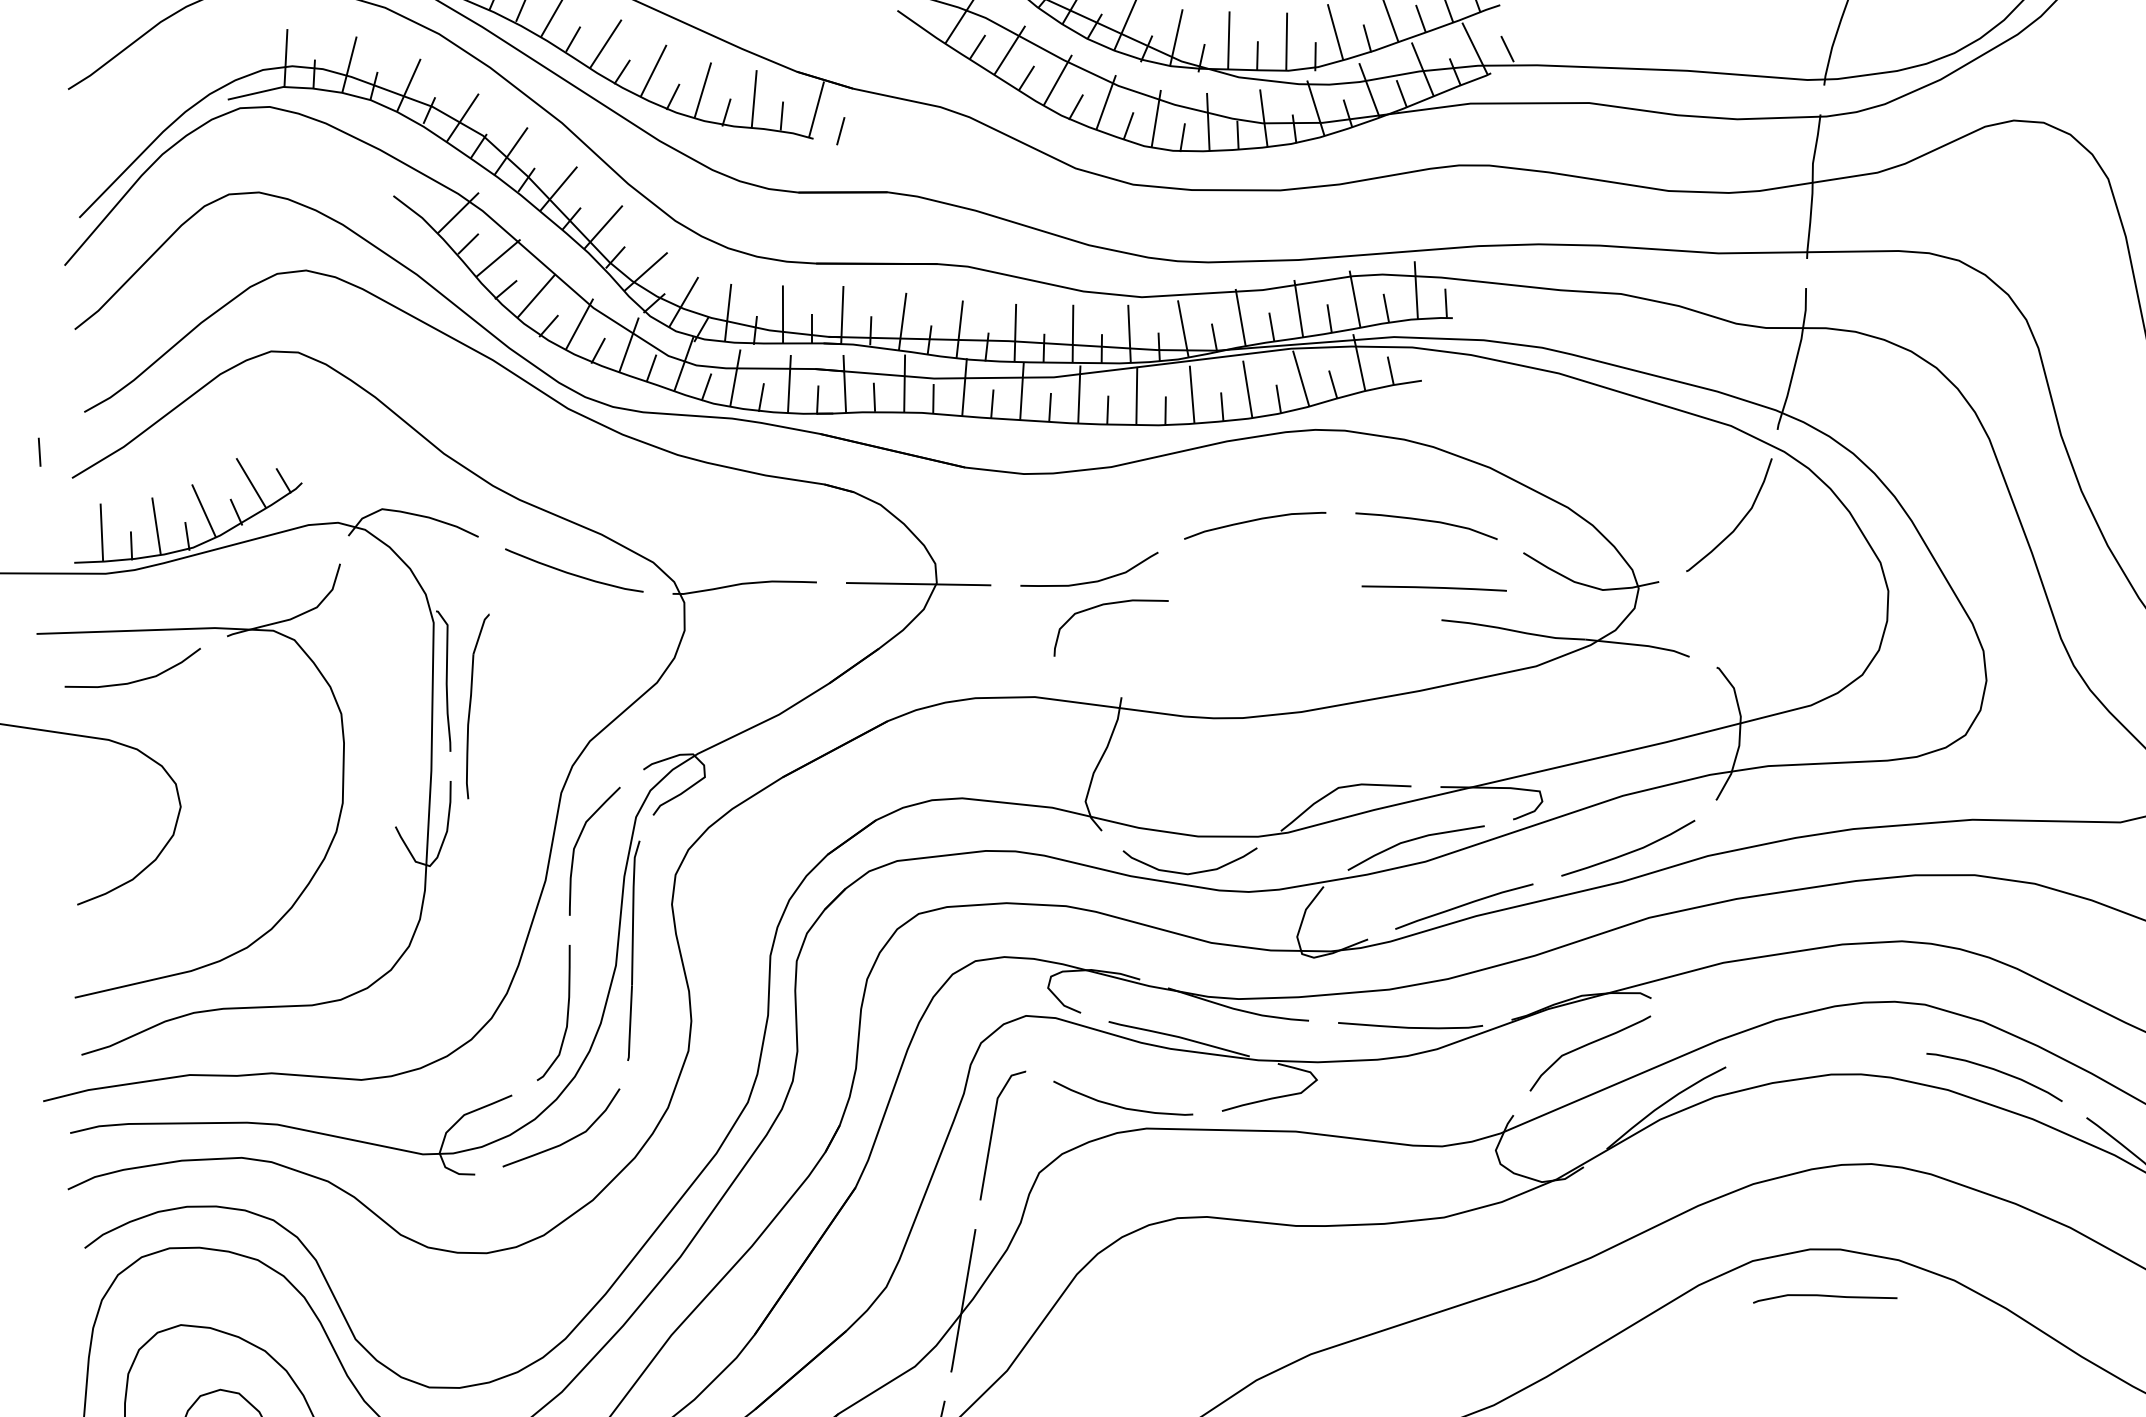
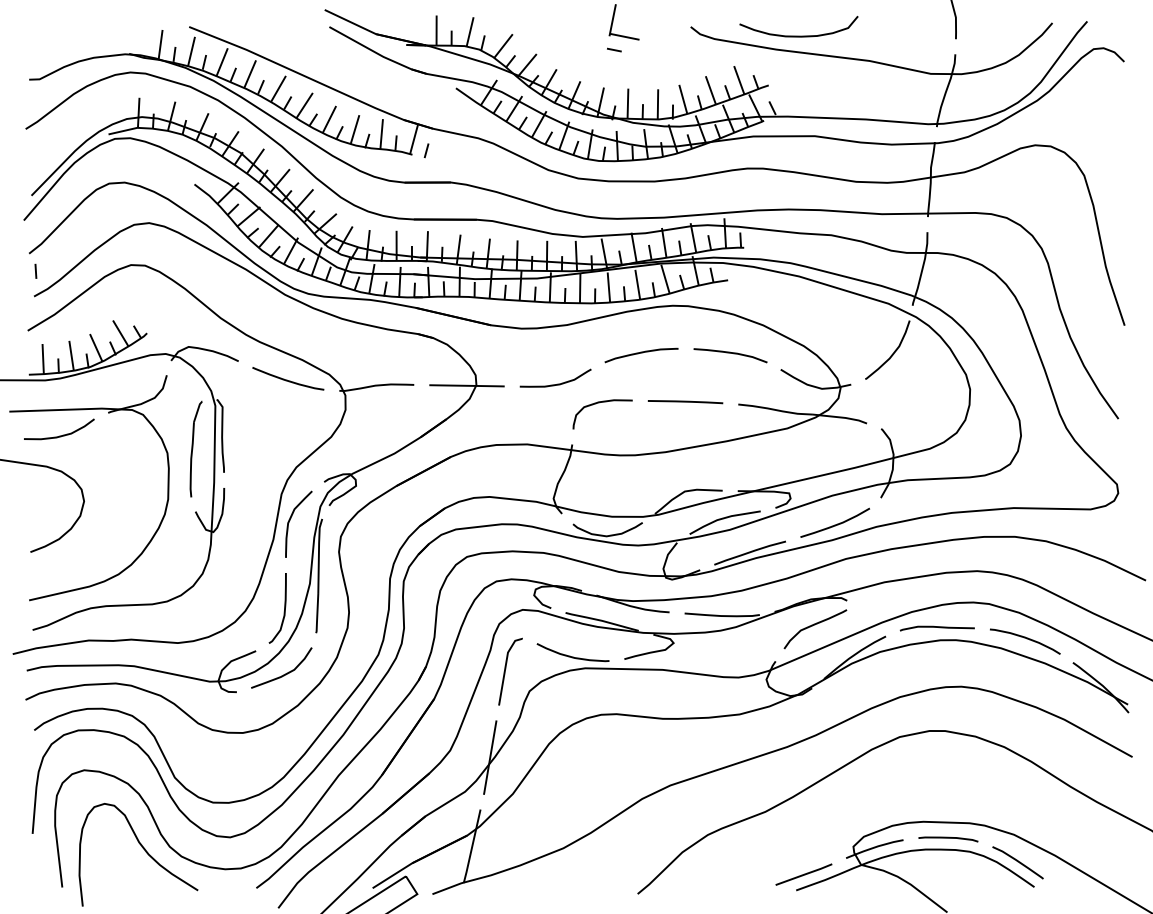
line: (38, 450) -> (35, 270), moved
line: (1434, 589) -> (685, 402), moved
curve: (1104, 606) -> (599, 403), moved
part: (476, 704) -> (195, 448), moved
curve: (1823, 1296) -> (936, 627), moved

